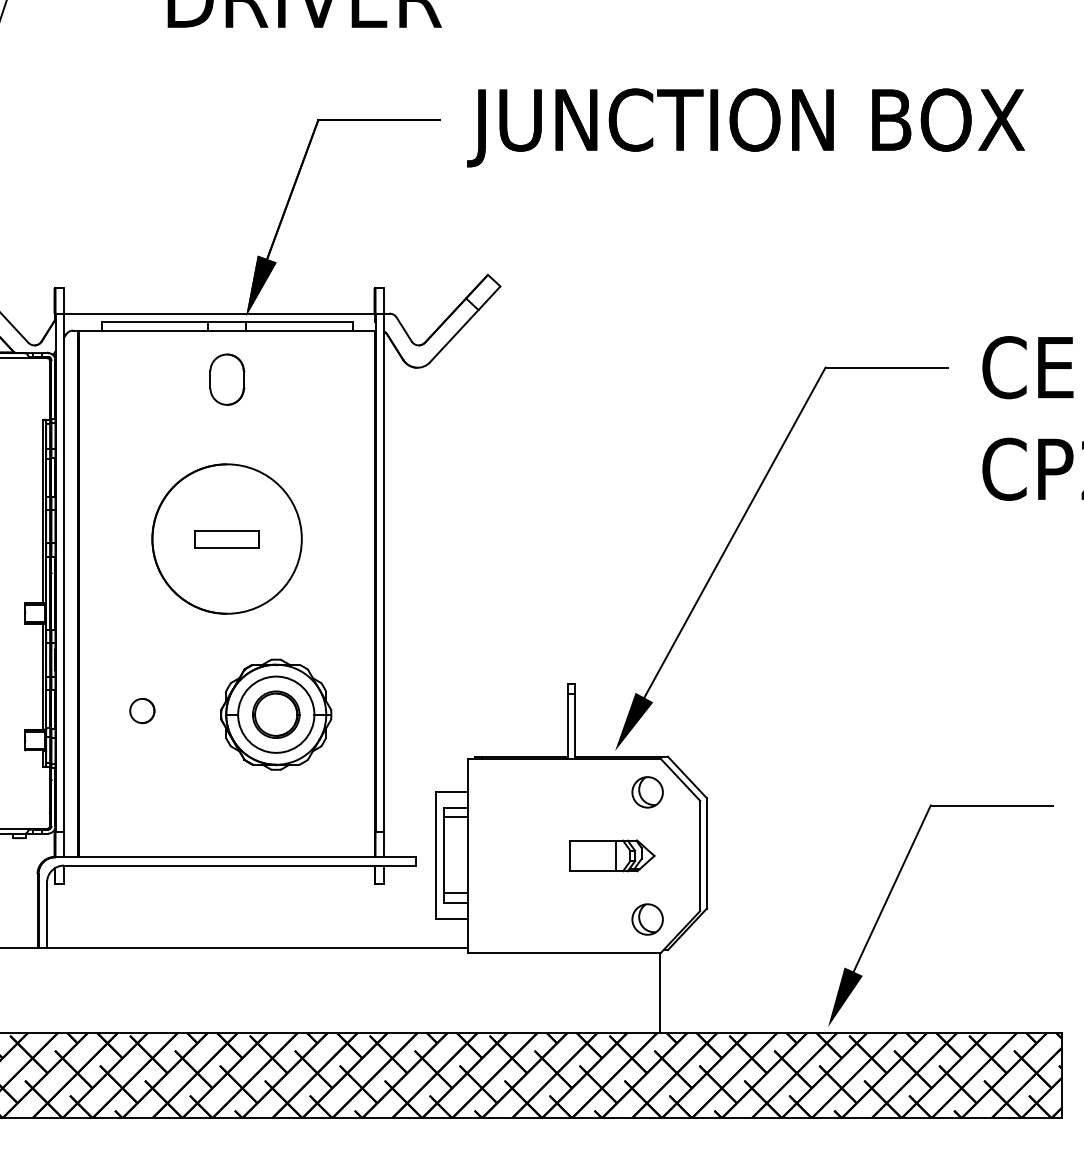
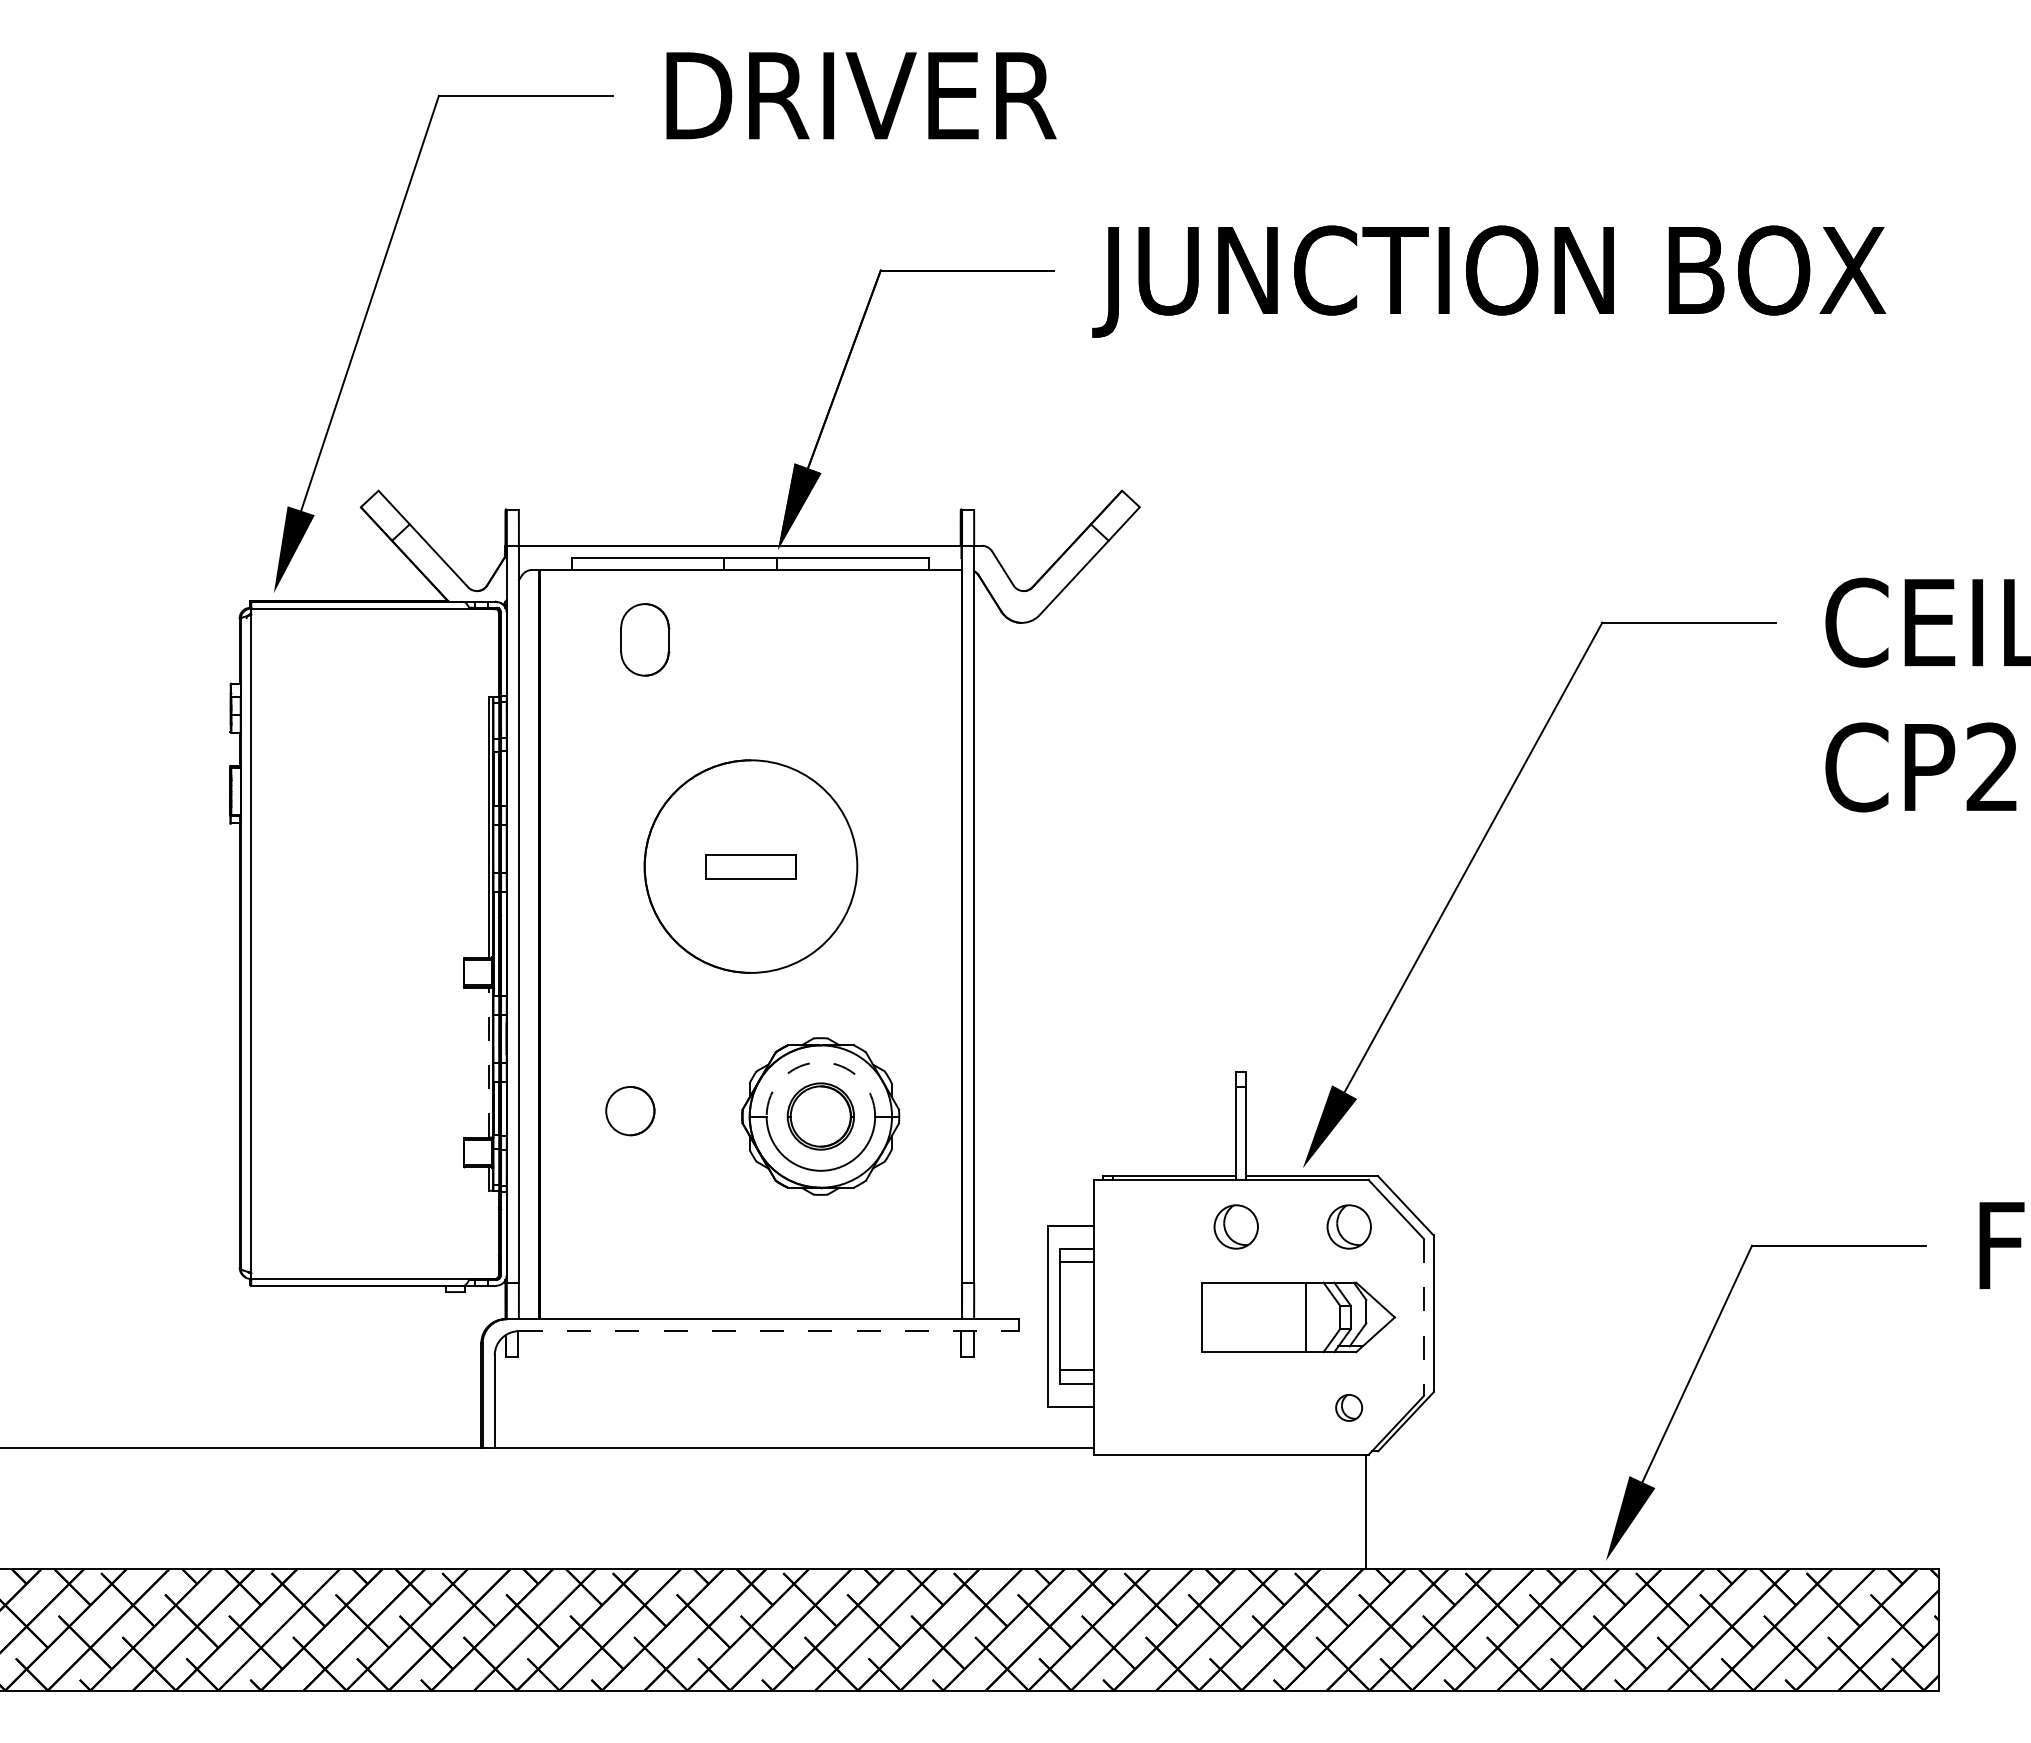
part: (227, 379) -> (645, 639), moved
line: (42, 676) -> (488, 1062), solid -> dashed
arc: (275, 676) -> (820, 1062), solid -> dashed
circle: (142, 711) -> (630, 1111), size x1.4
part: (567, 792) -> (1235, 1226), added
part: (611, 855) -> (1298, 1317), size x1.6
line: (700, 855) -> (1424, 1317), solid -> dashed
line: (240, 865) -> (769, 1331), solid -> dashed
part: (647, 919) -> (1348, 1407), size x0.6

